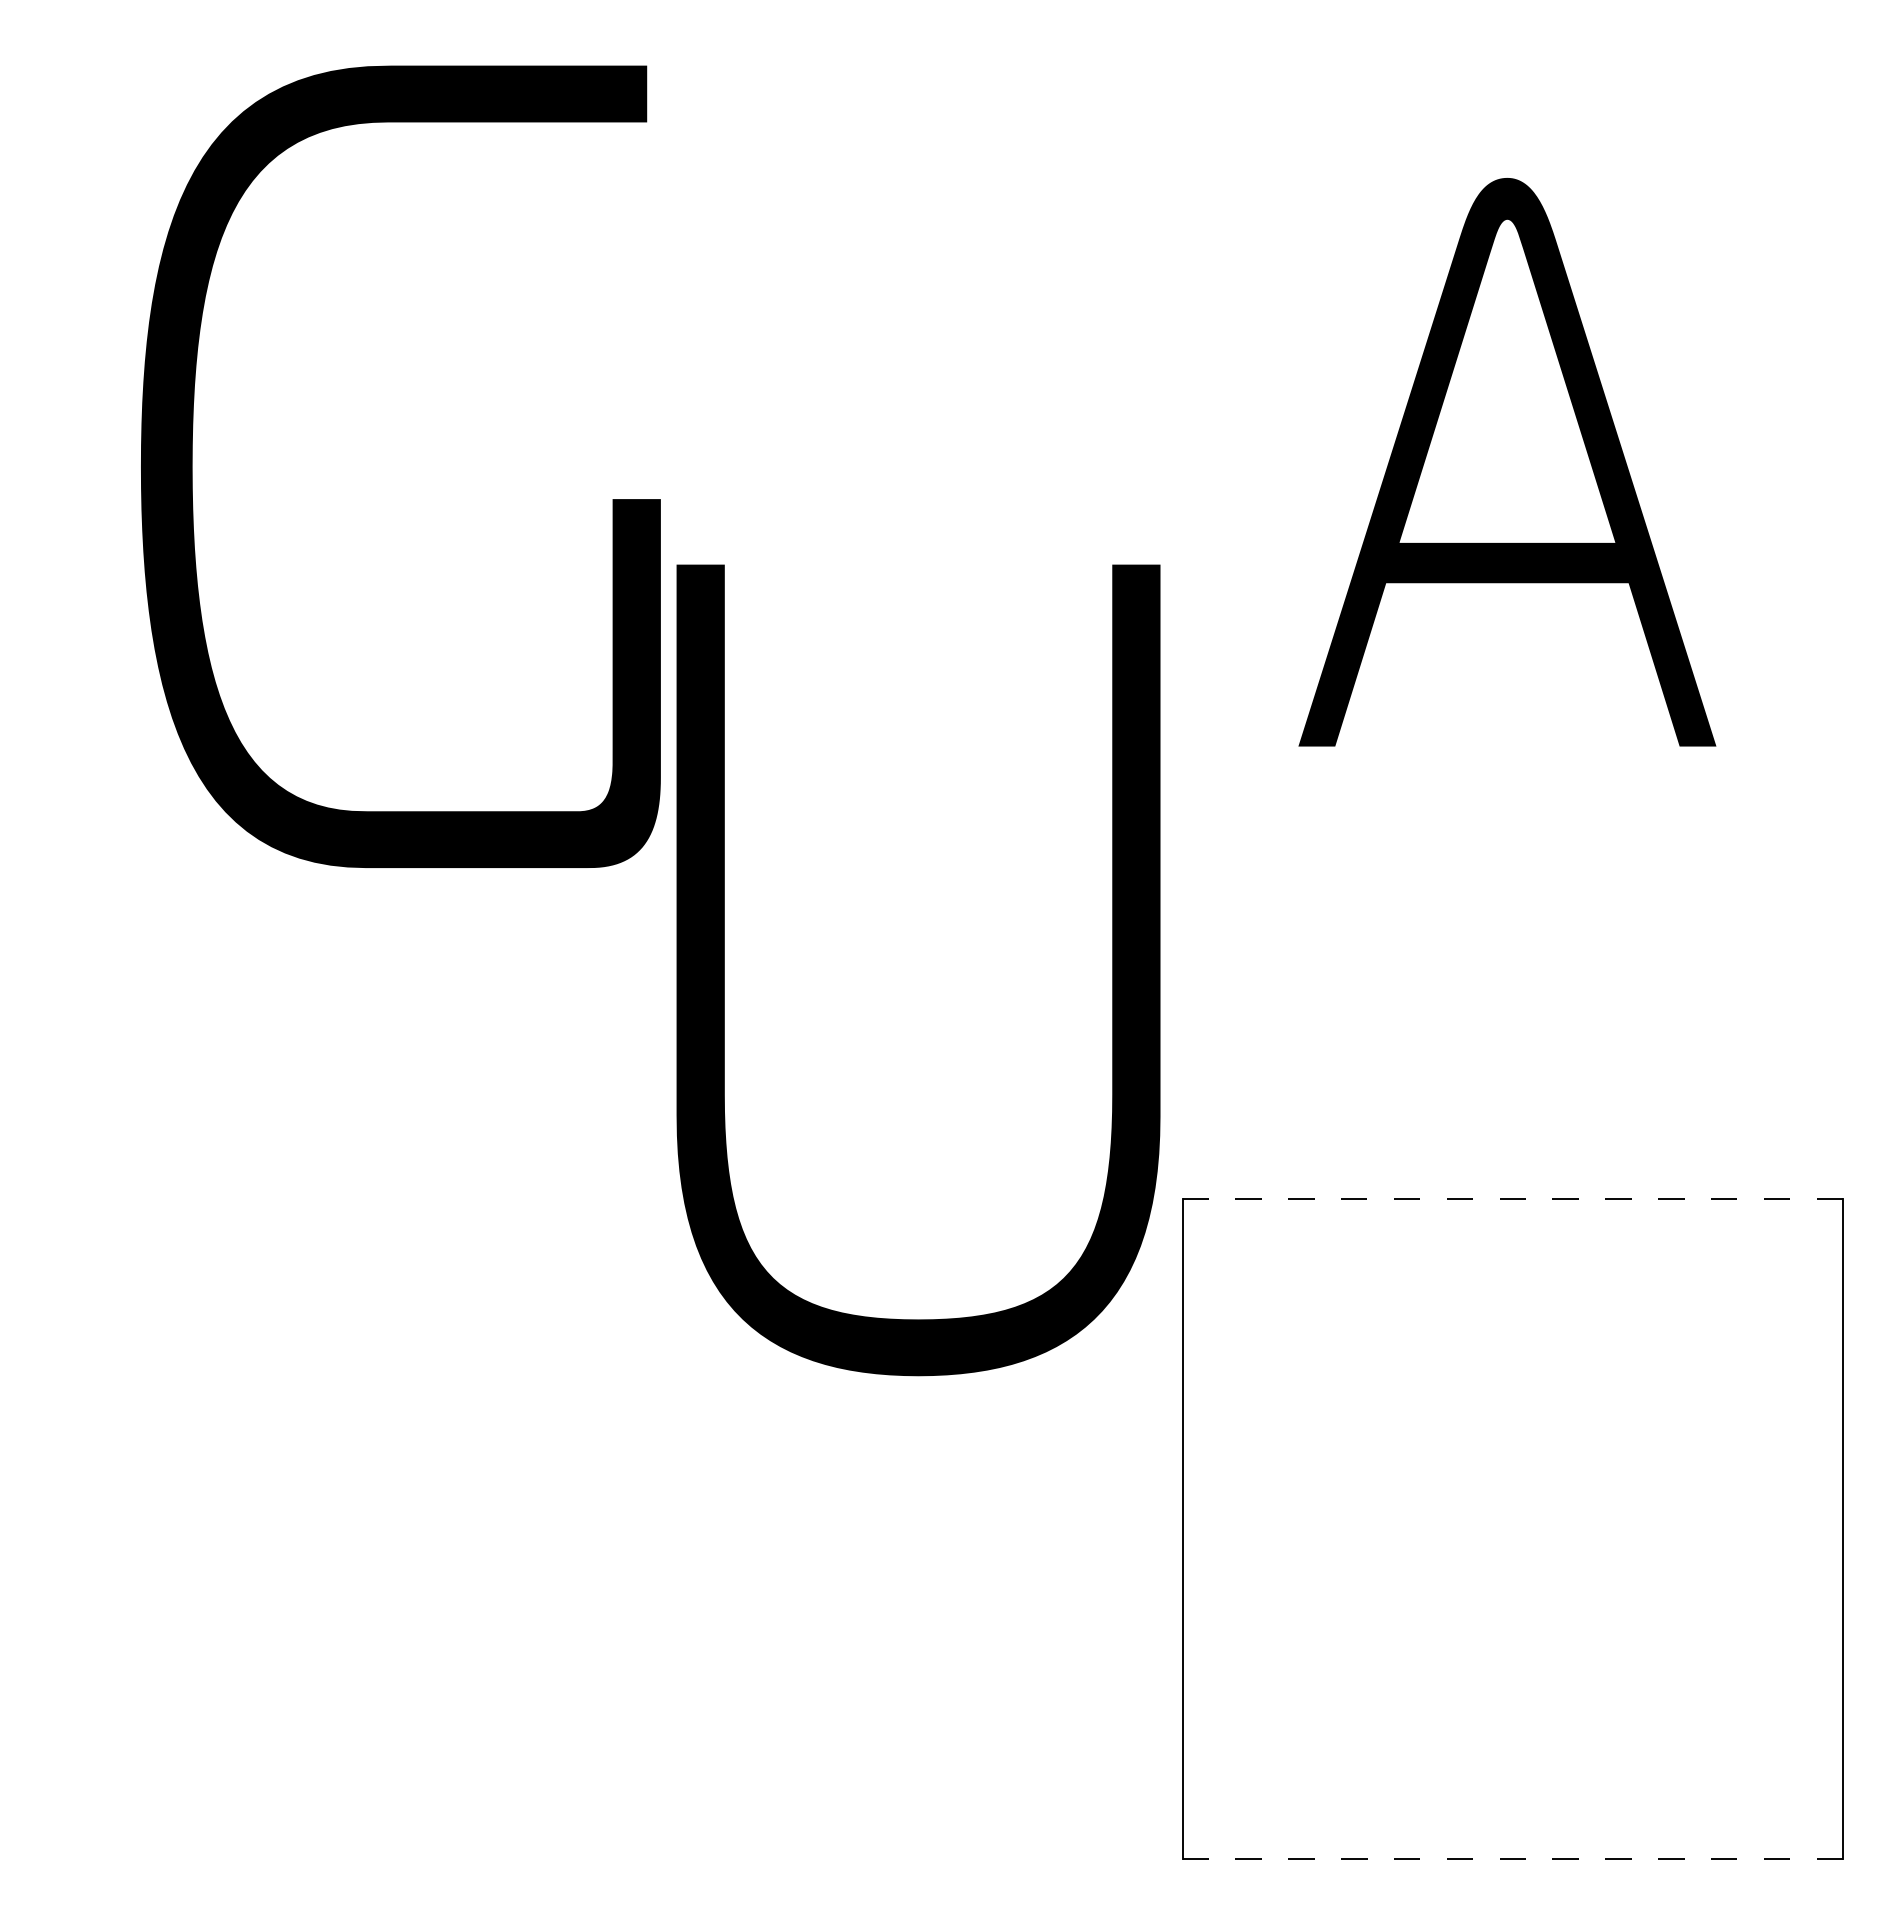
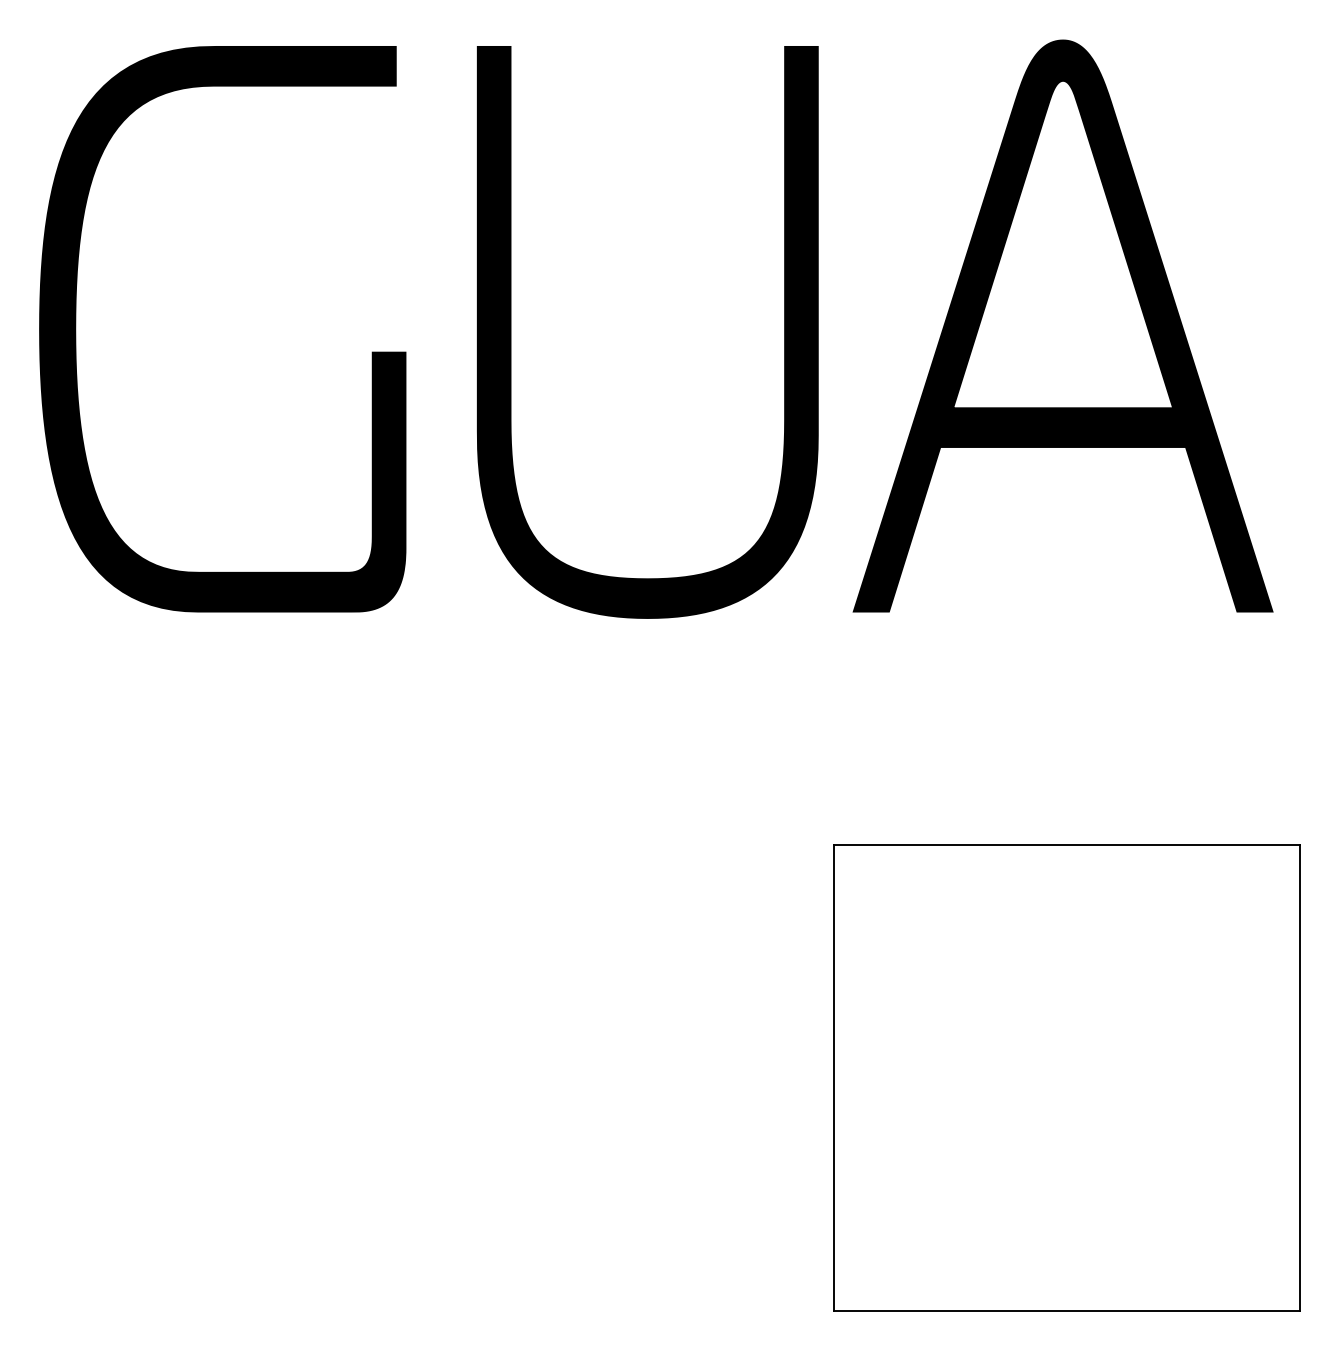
part: (1507, 461) -> (1063, 325), size x1.43
part: (192, 466) -> (75, 328), moved
part: (724, 970) -> (510, 332), moved
line: (1513, 1198) -> (1067, 845), dashed -> solid
line: (1512, 1859) -> (1066, 1311), dashed -> solid

